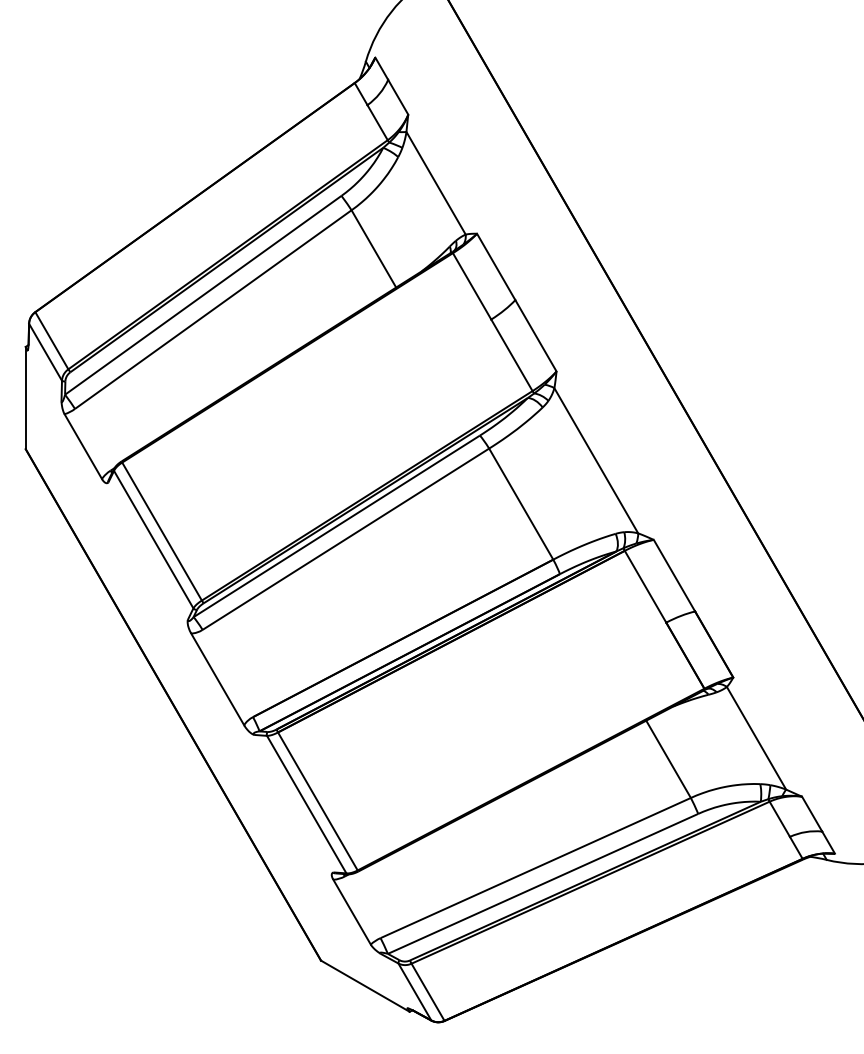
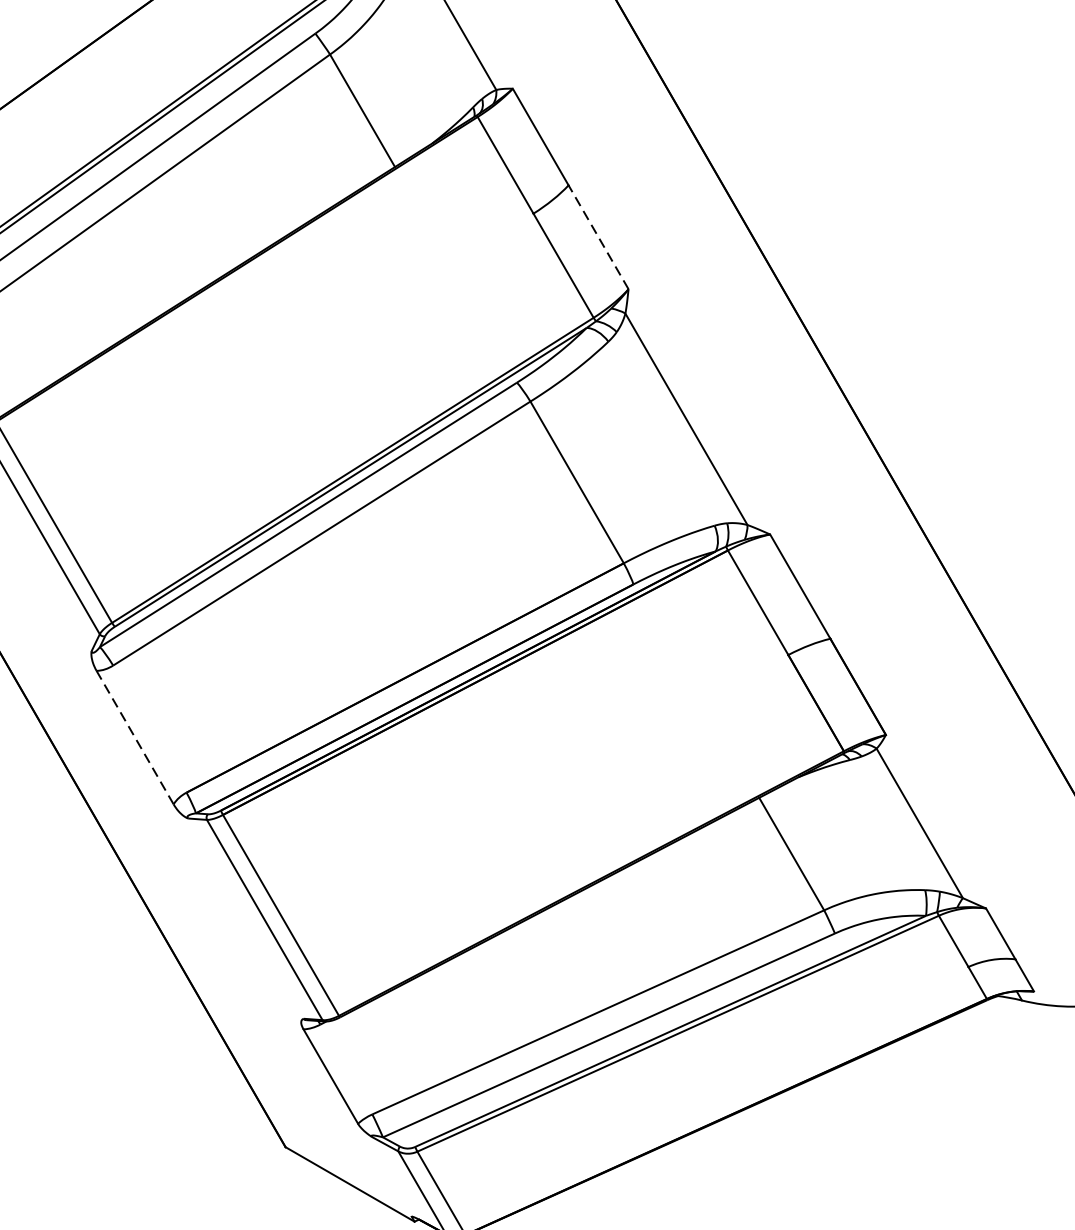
line: (535, 335) -> (597, 236), solid -> dashed
line: (217, 679) -> (134, 737), solid -> dashed

